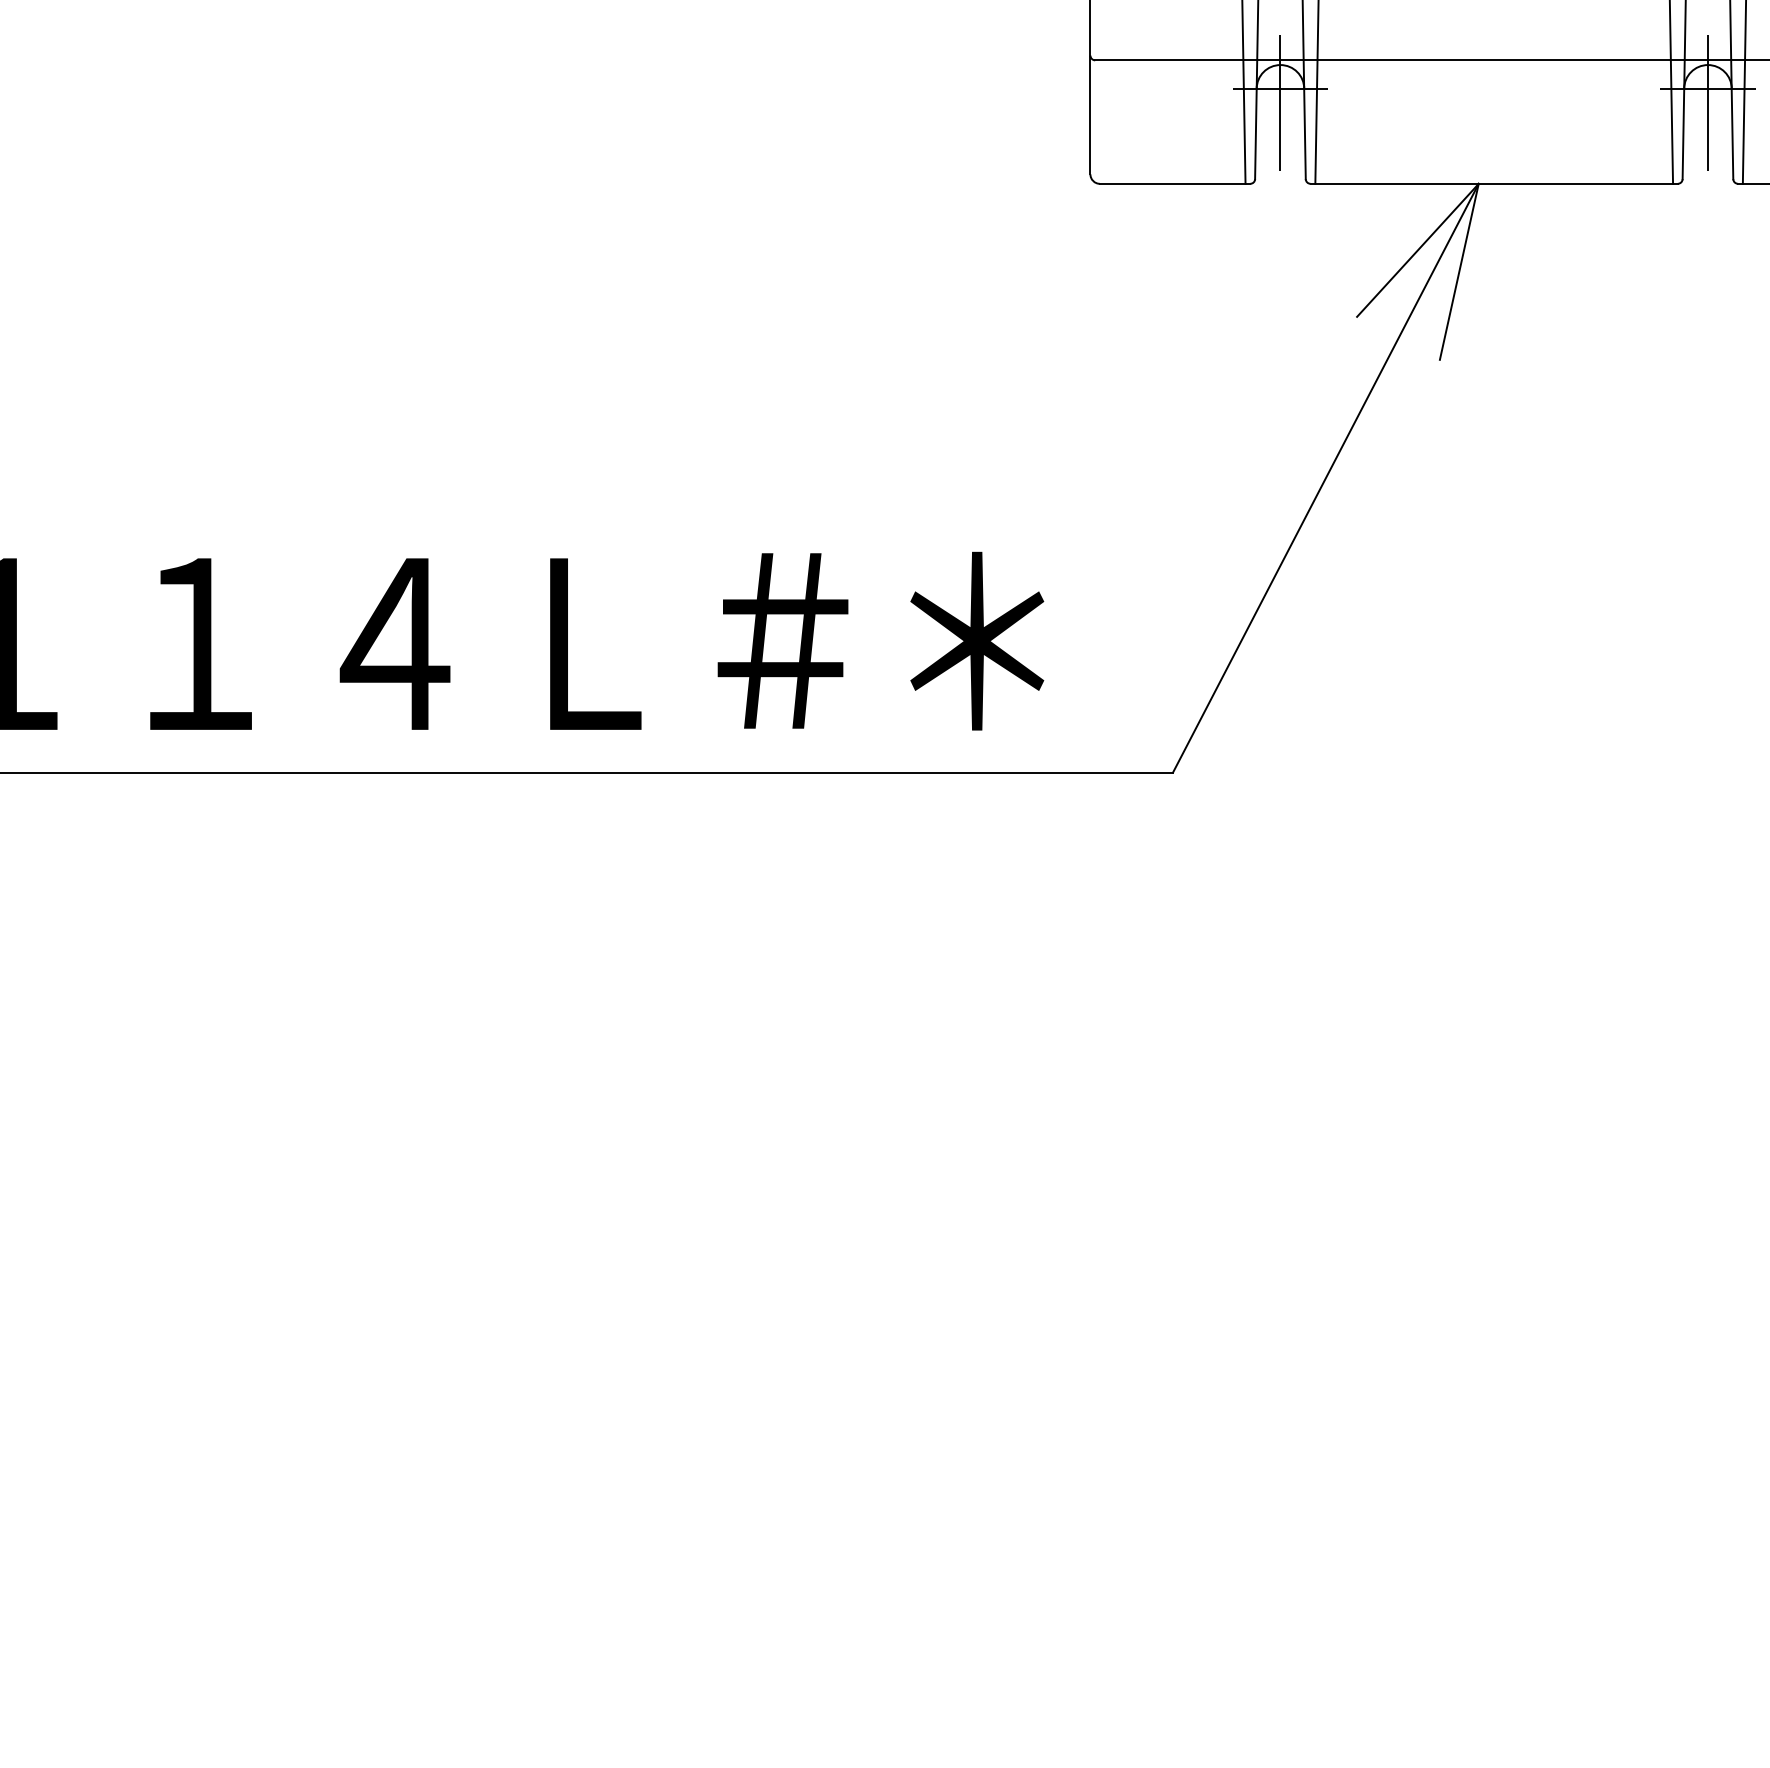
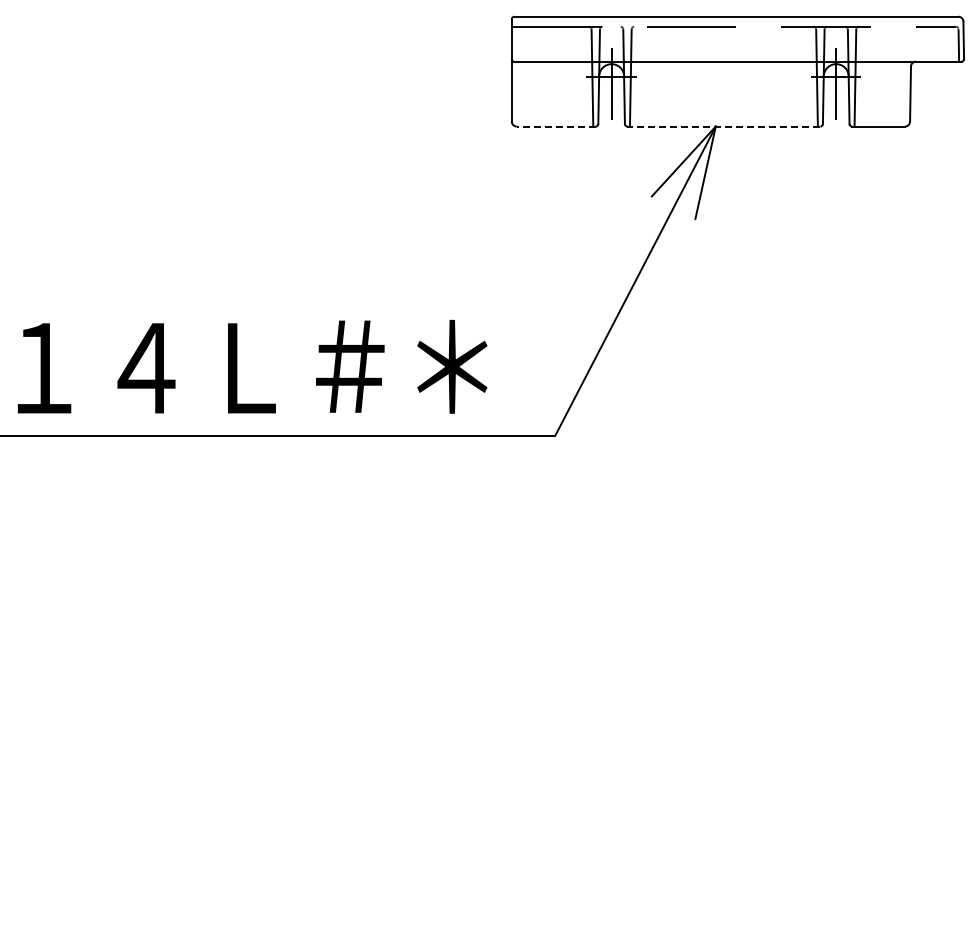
line: (1175, 183) -> (556, 126), solid -> dashed
line: (1493, 183) -> (723, 126), solid -> dashed

